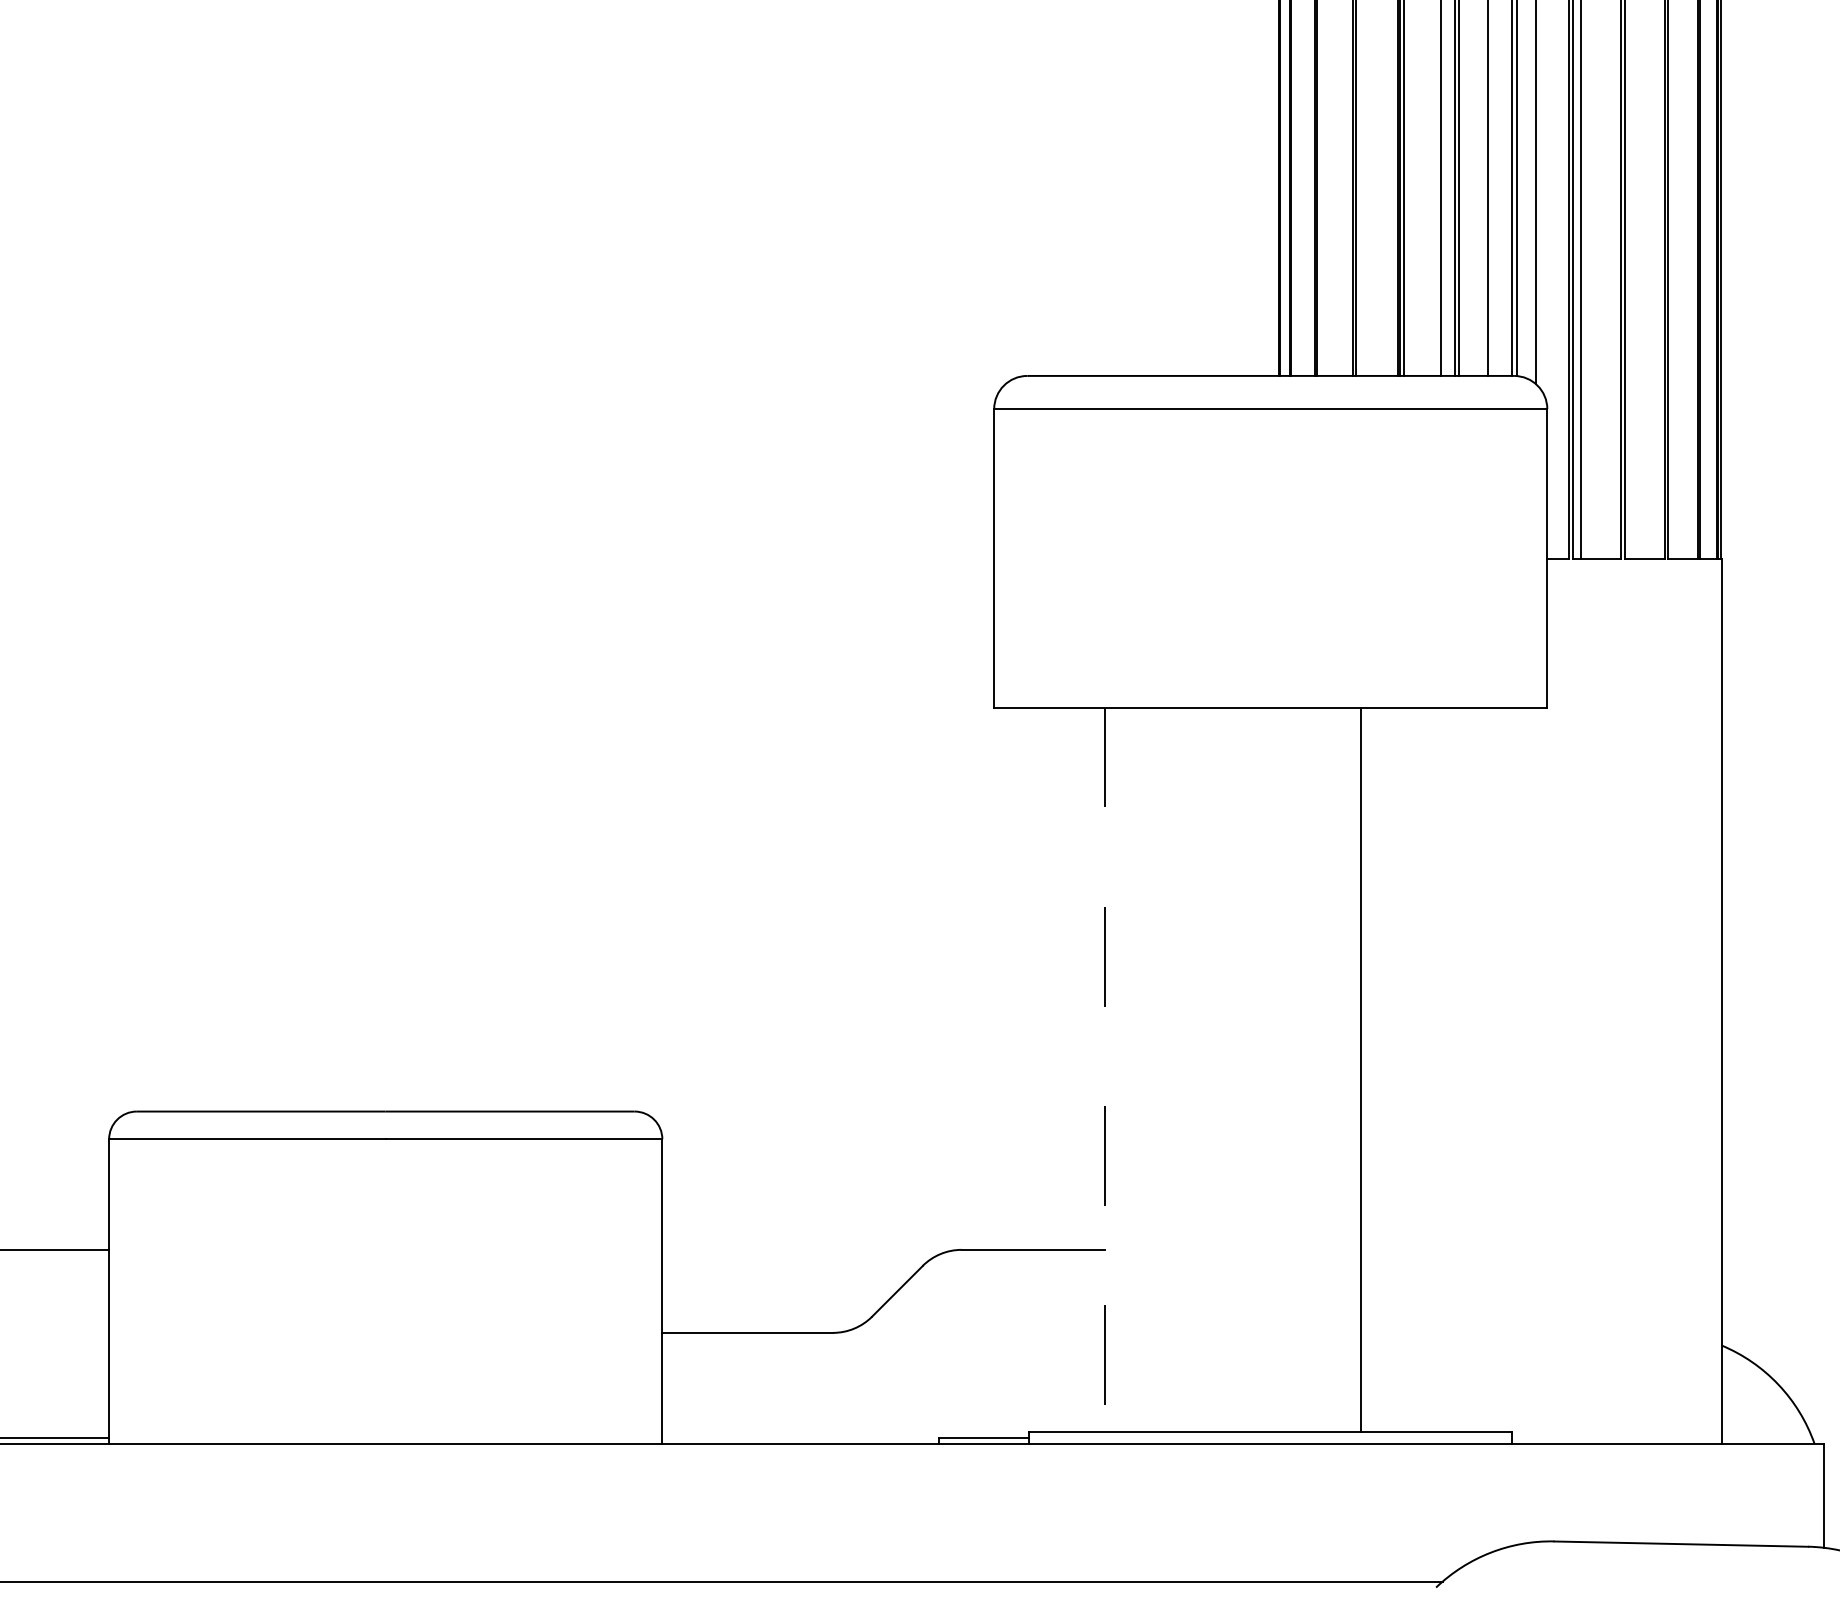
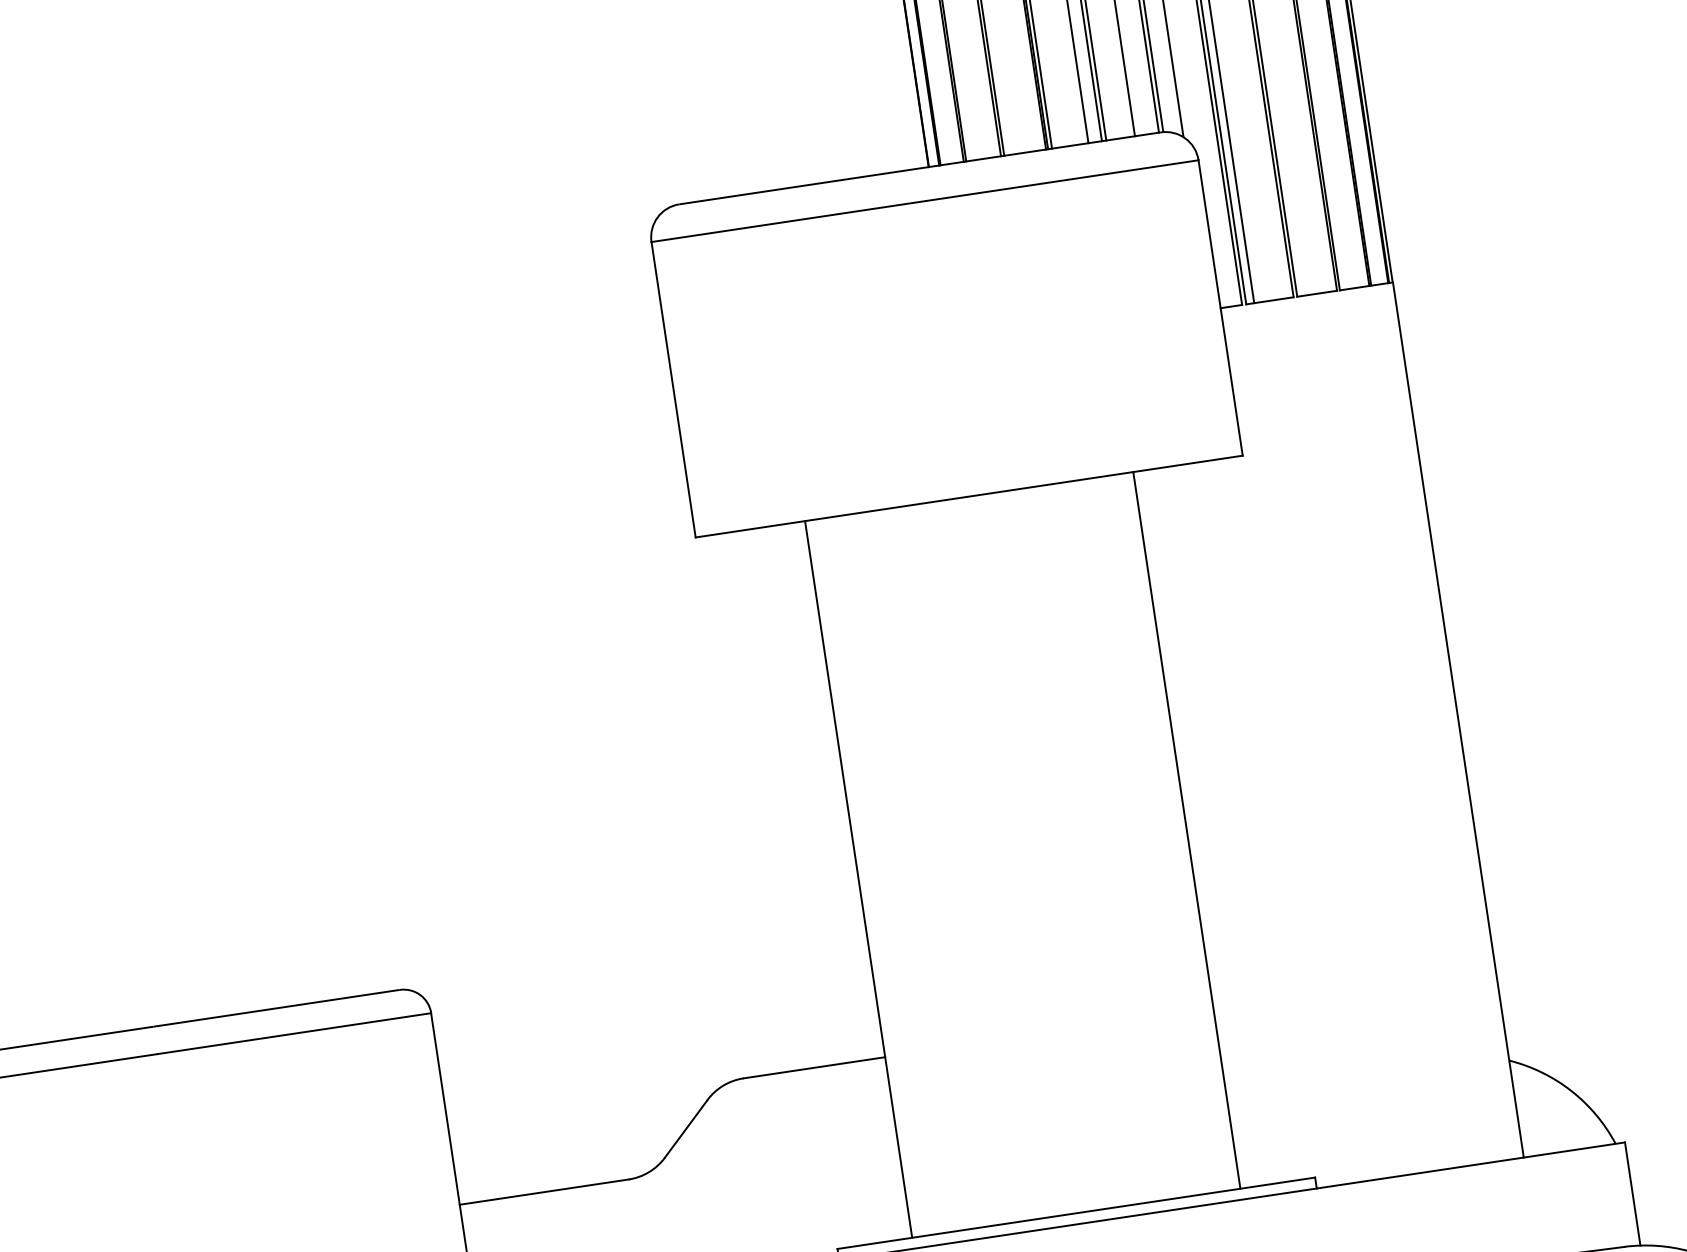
line: (1360, 1069) -> (1186, 829), moved
line: (1104, 1070) -> (858, 879), dashed -> solid

